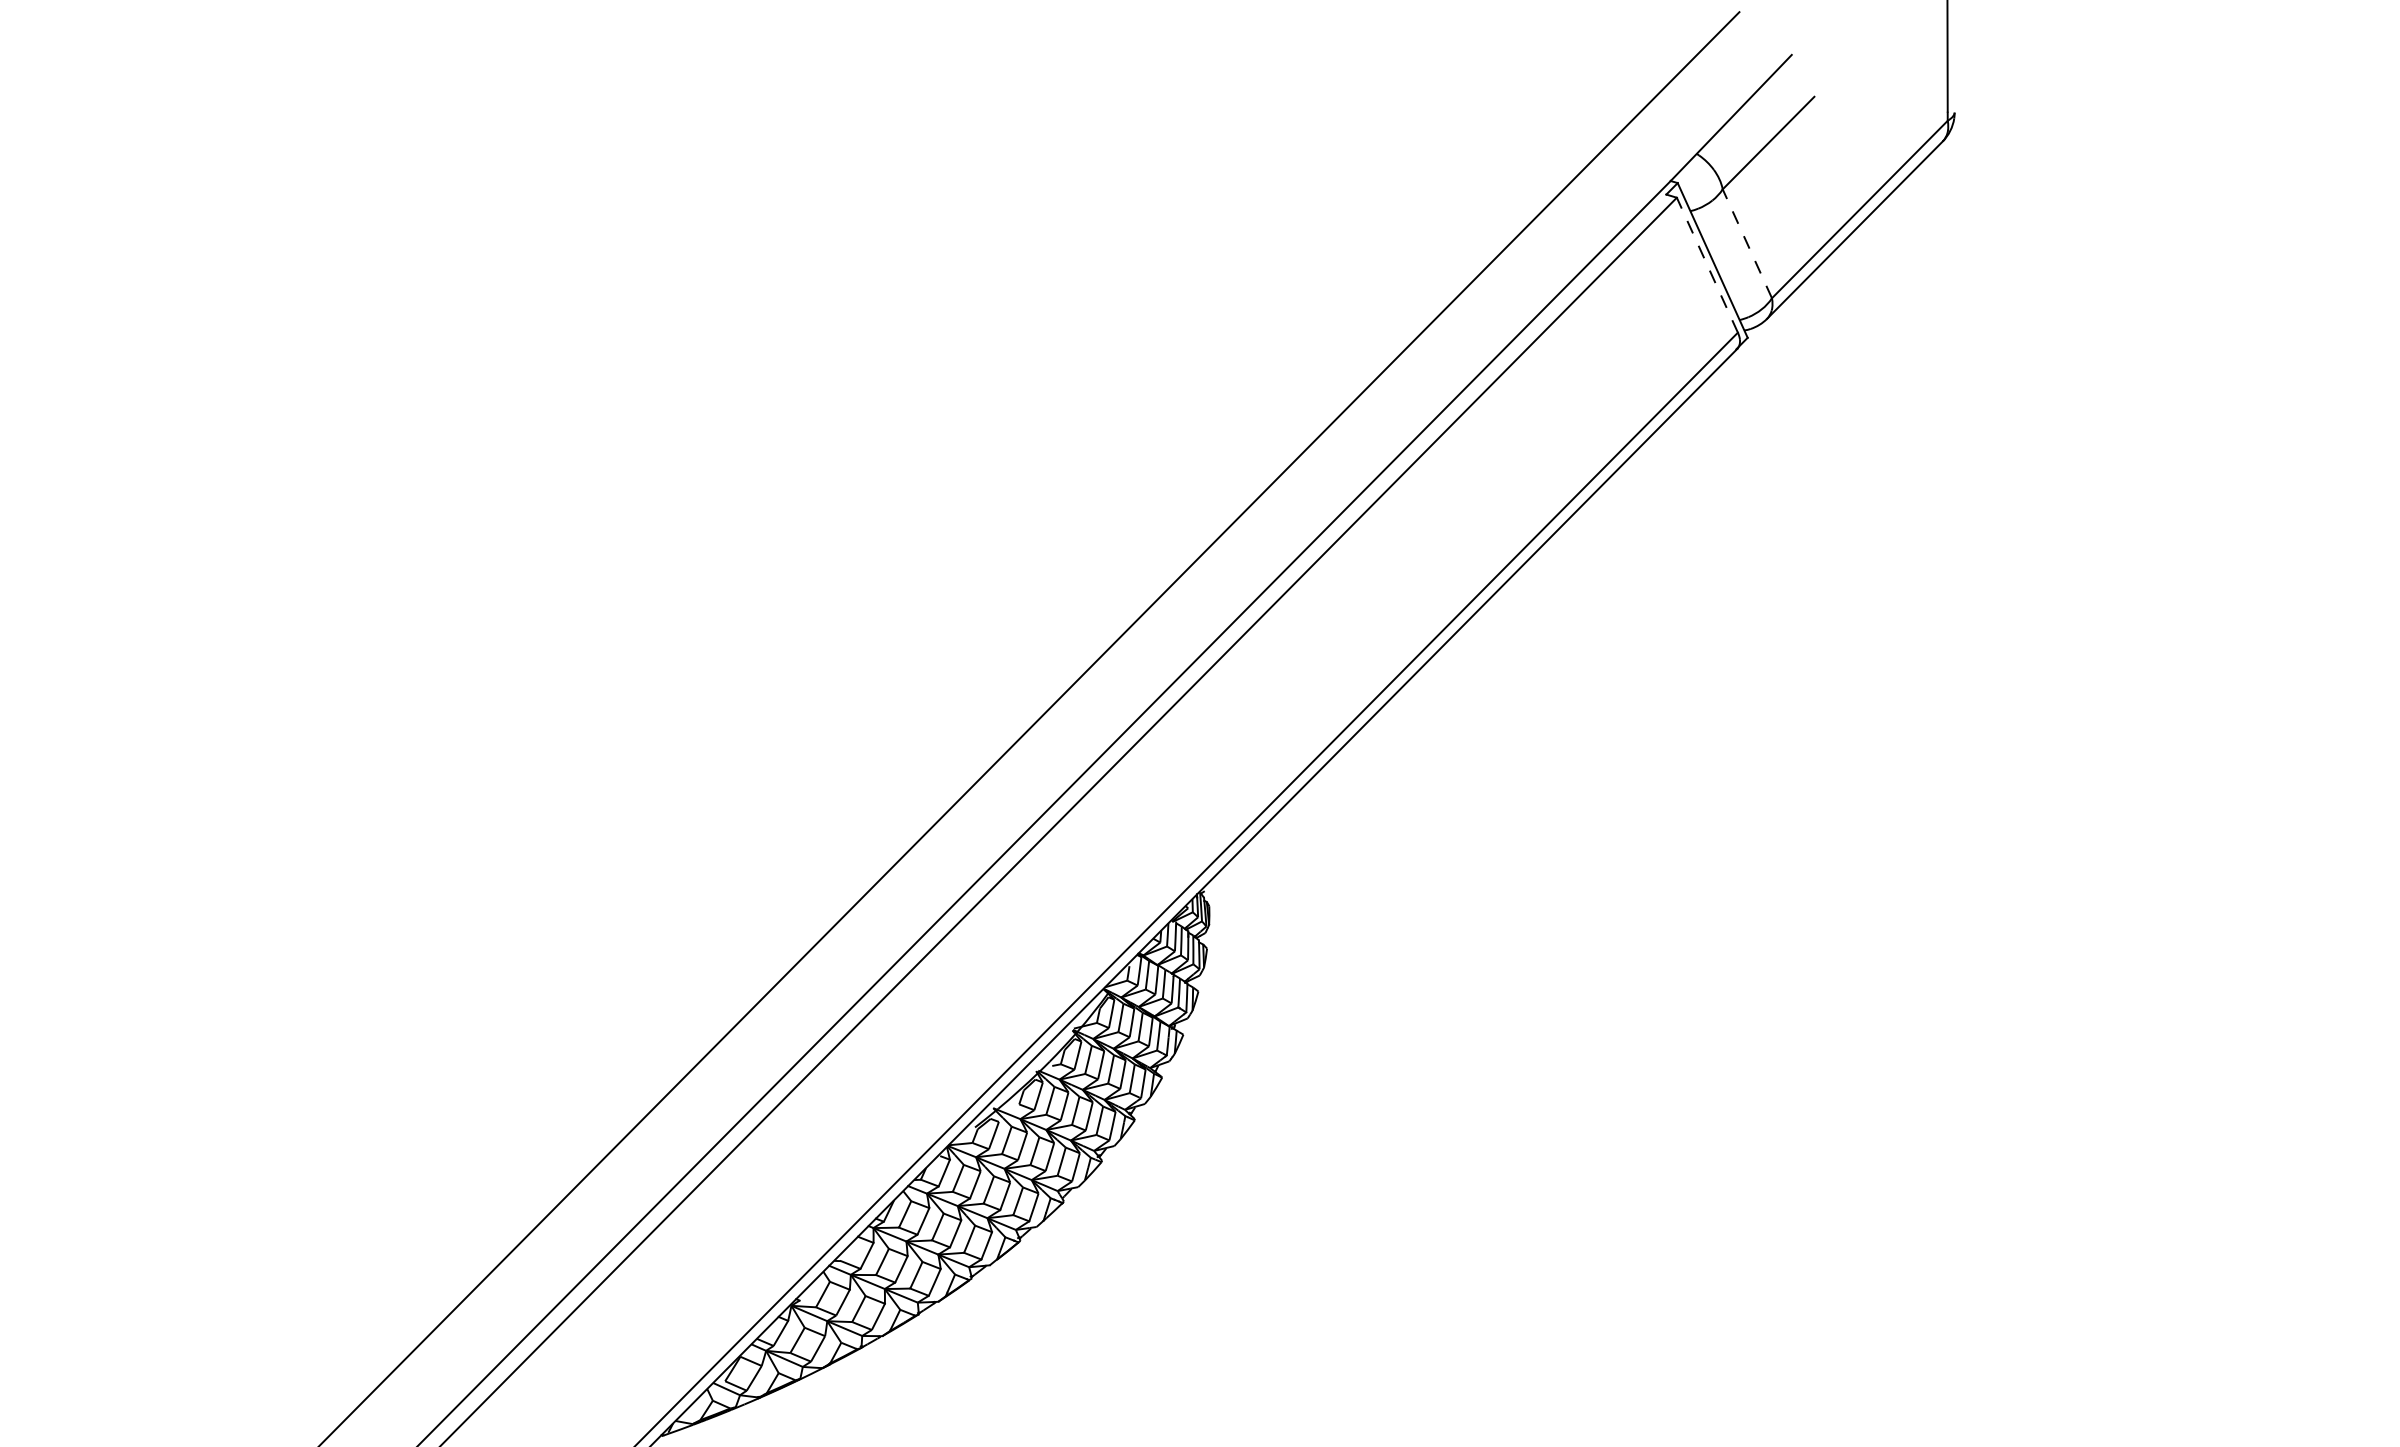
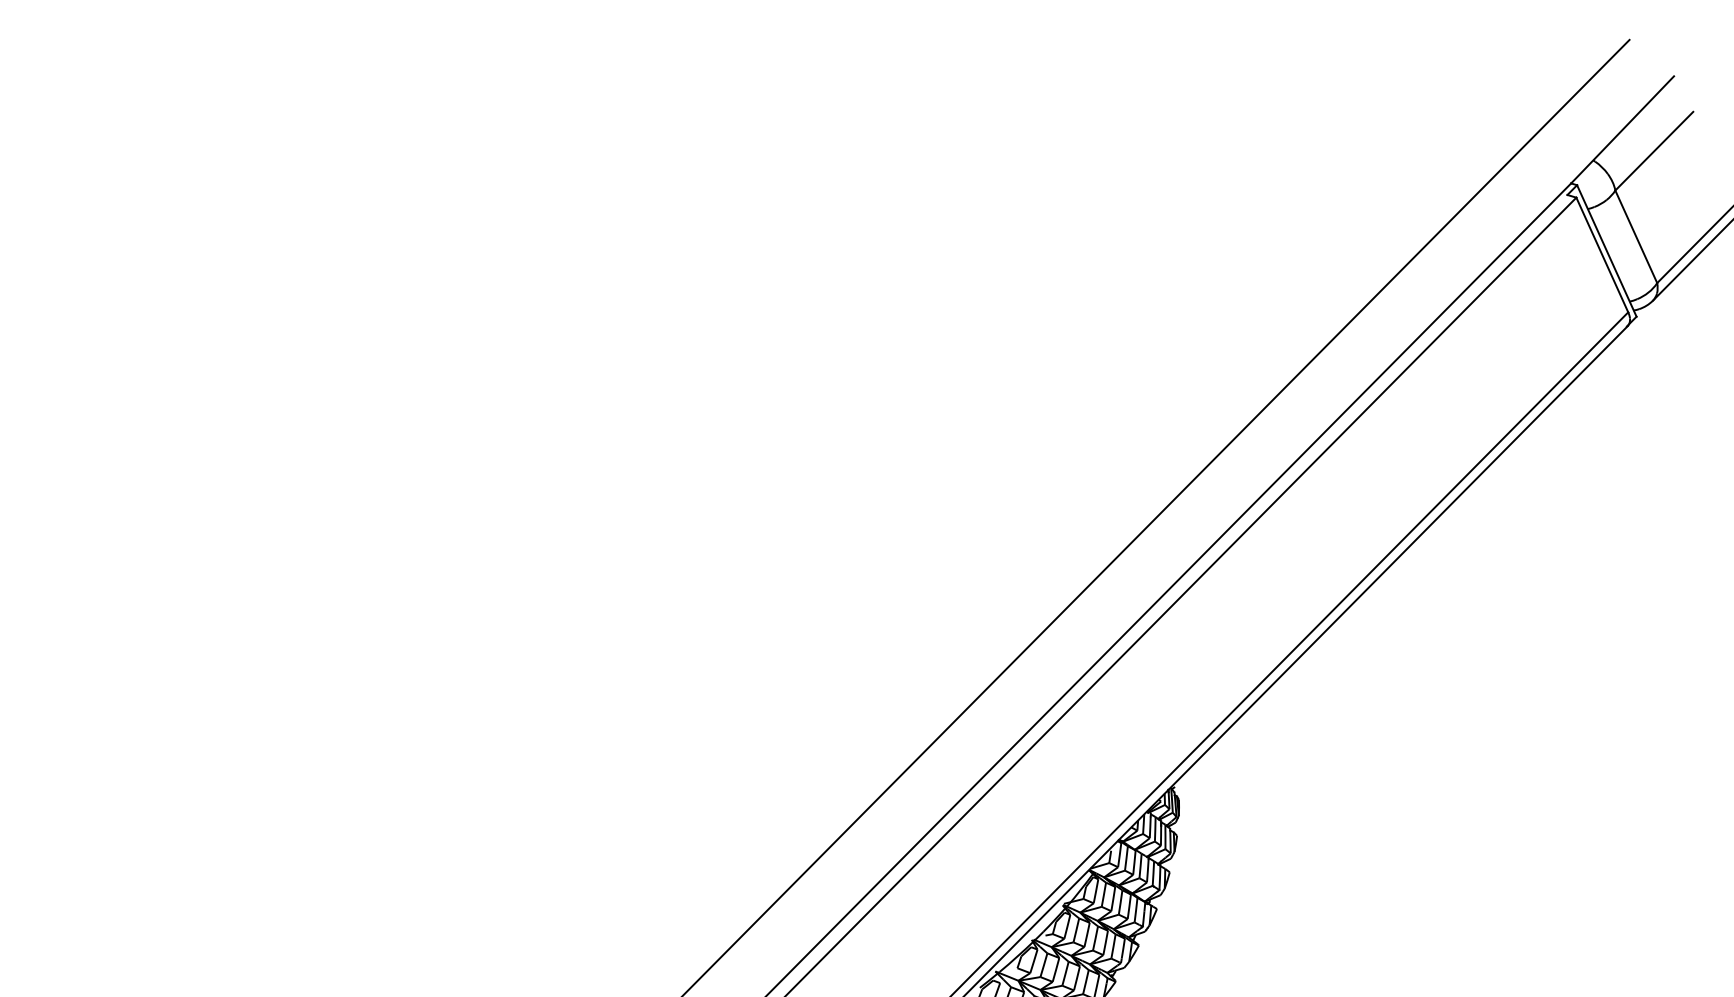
line: (1747, 243) -> (1636, 236), dashed -> solid
line: (1707, 264) -> (1602, 254), dashed -> solid

